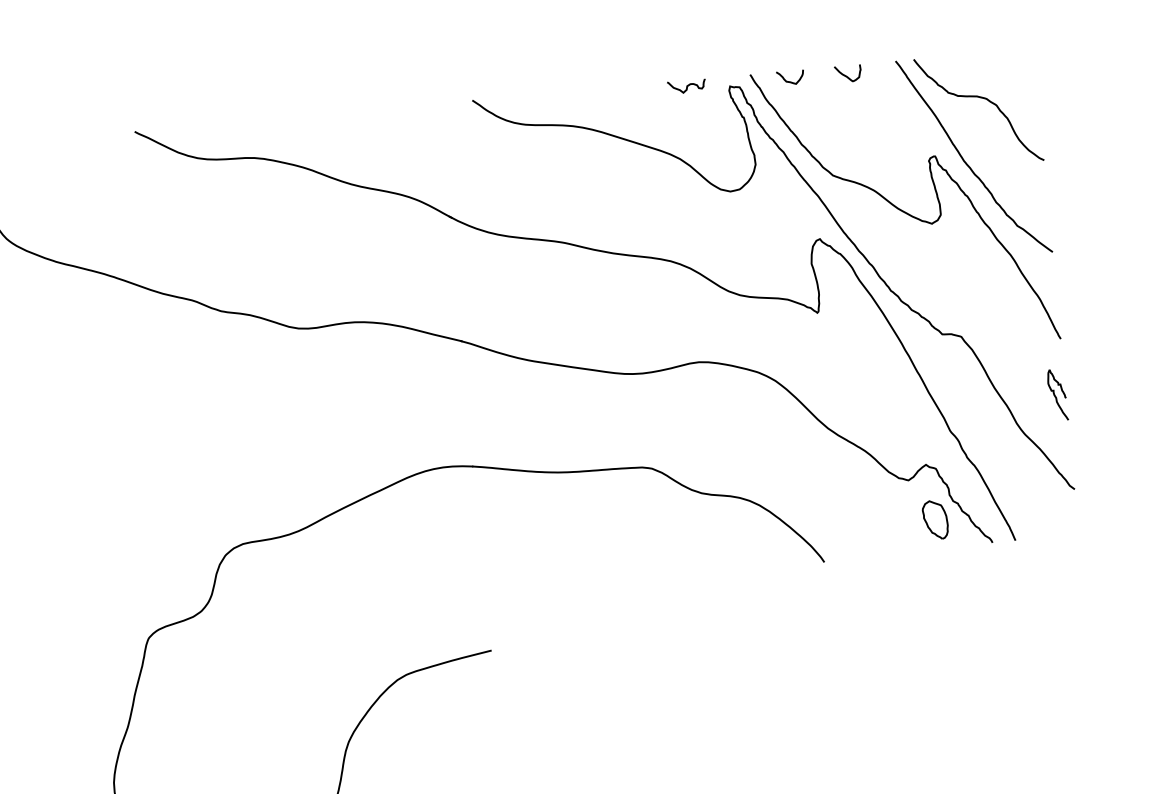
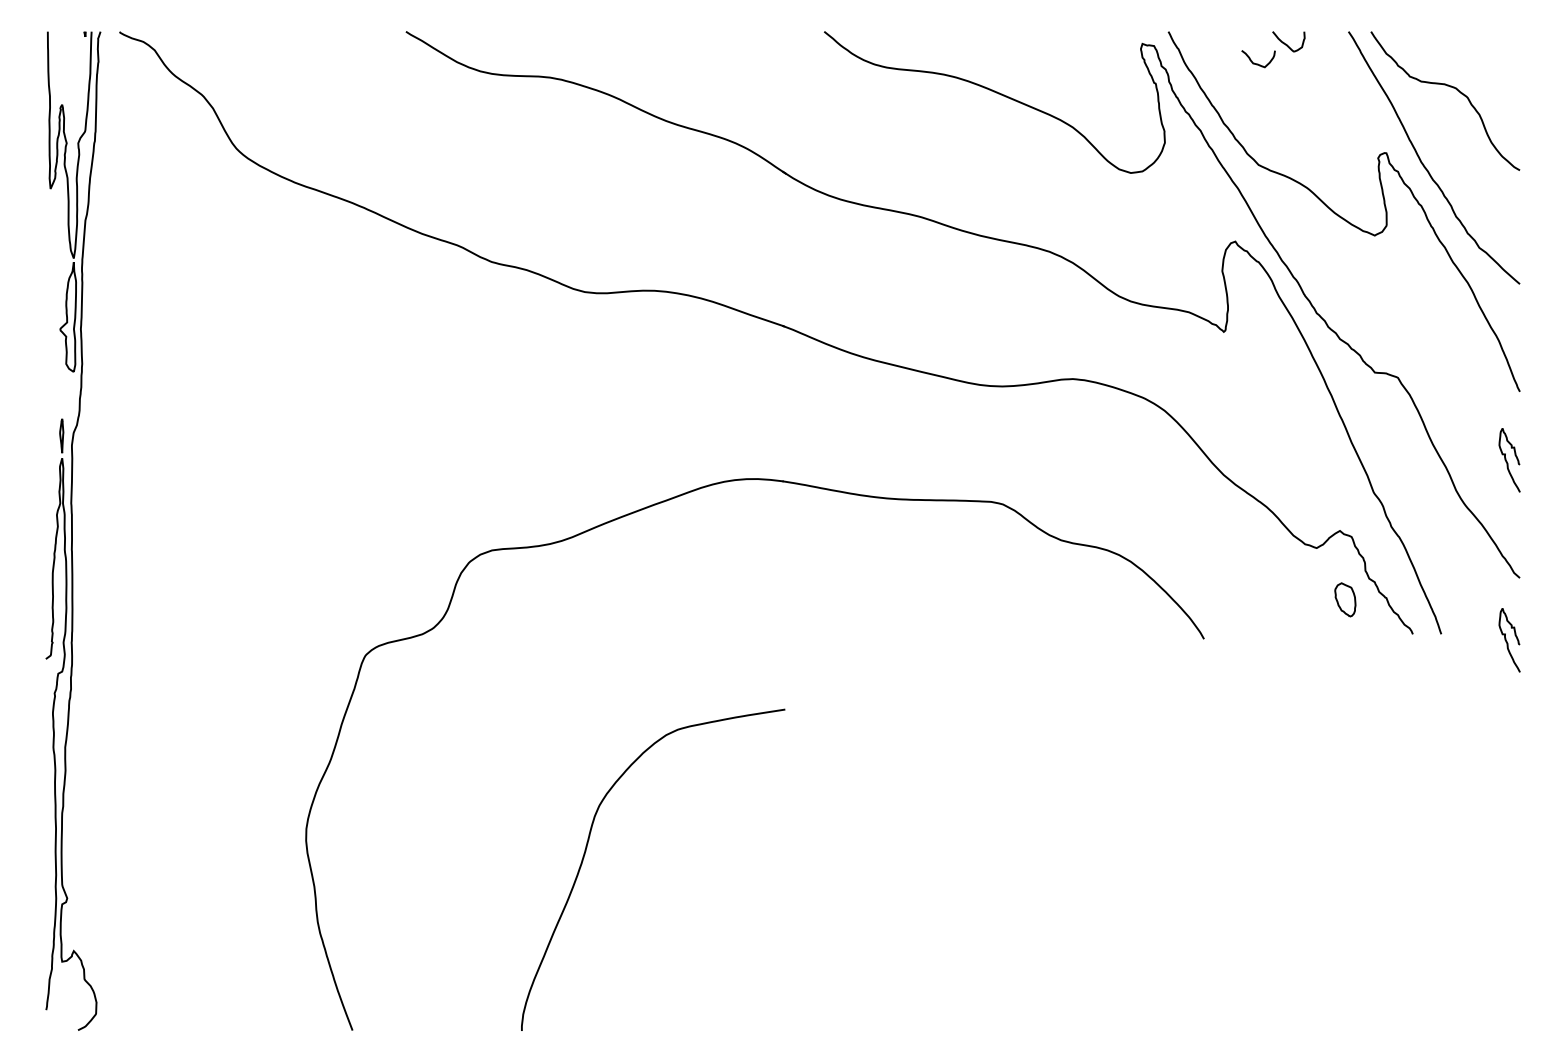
curve: (790, 81) -> (1258, 63), moved
curve: (686, 86) -> (1088, 39), removed
part: (935, 519) -> (1345, 599), size x0.7
curve: (1069, 541) -> (1507, 641), added

